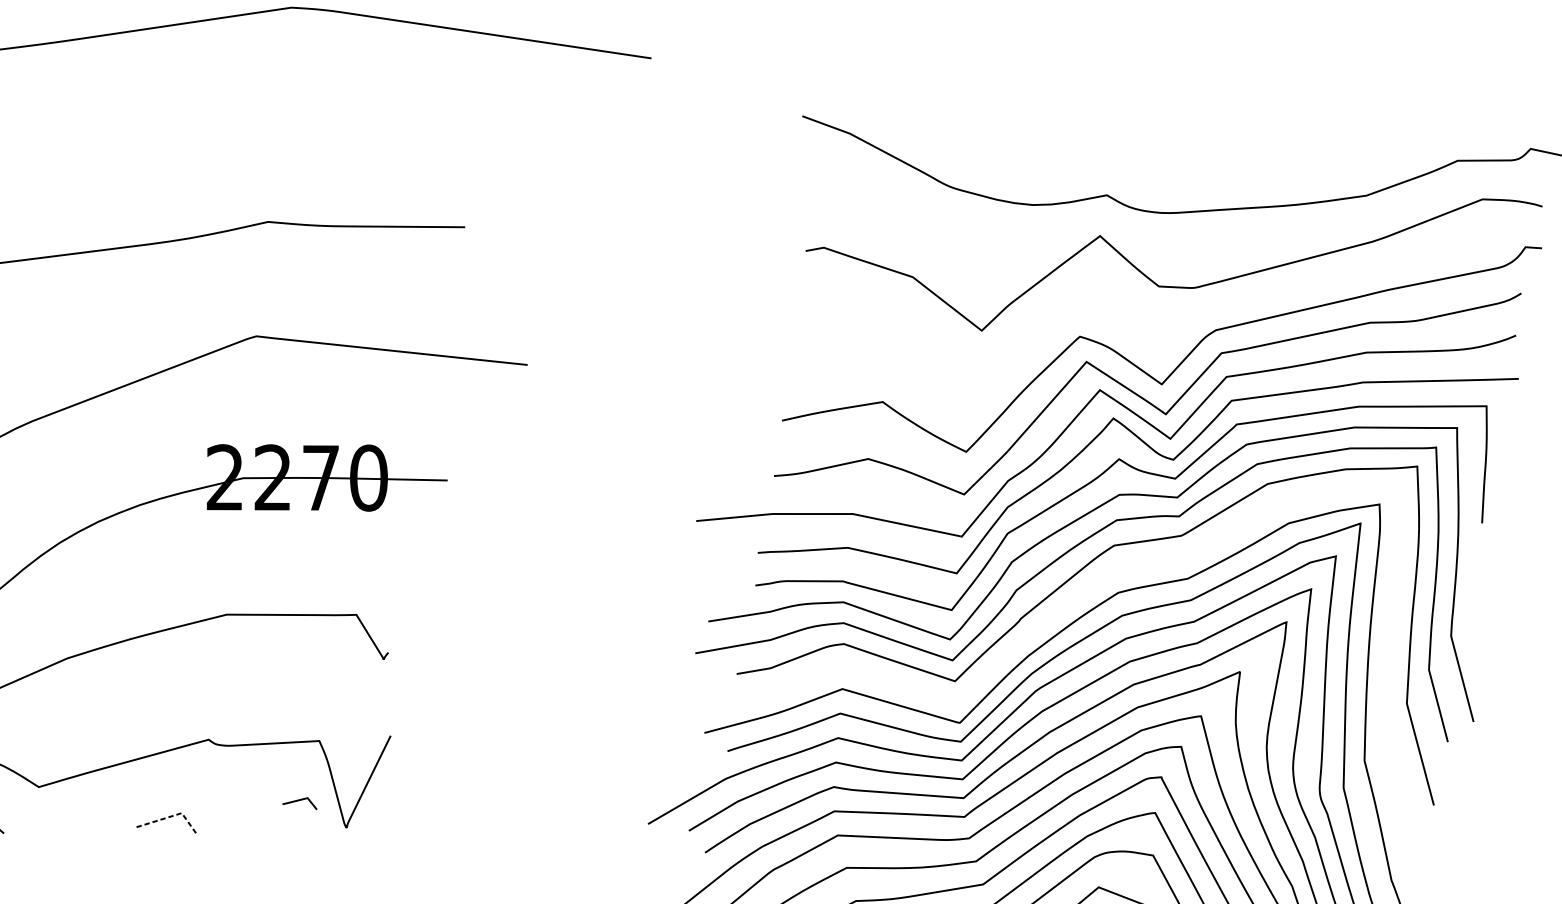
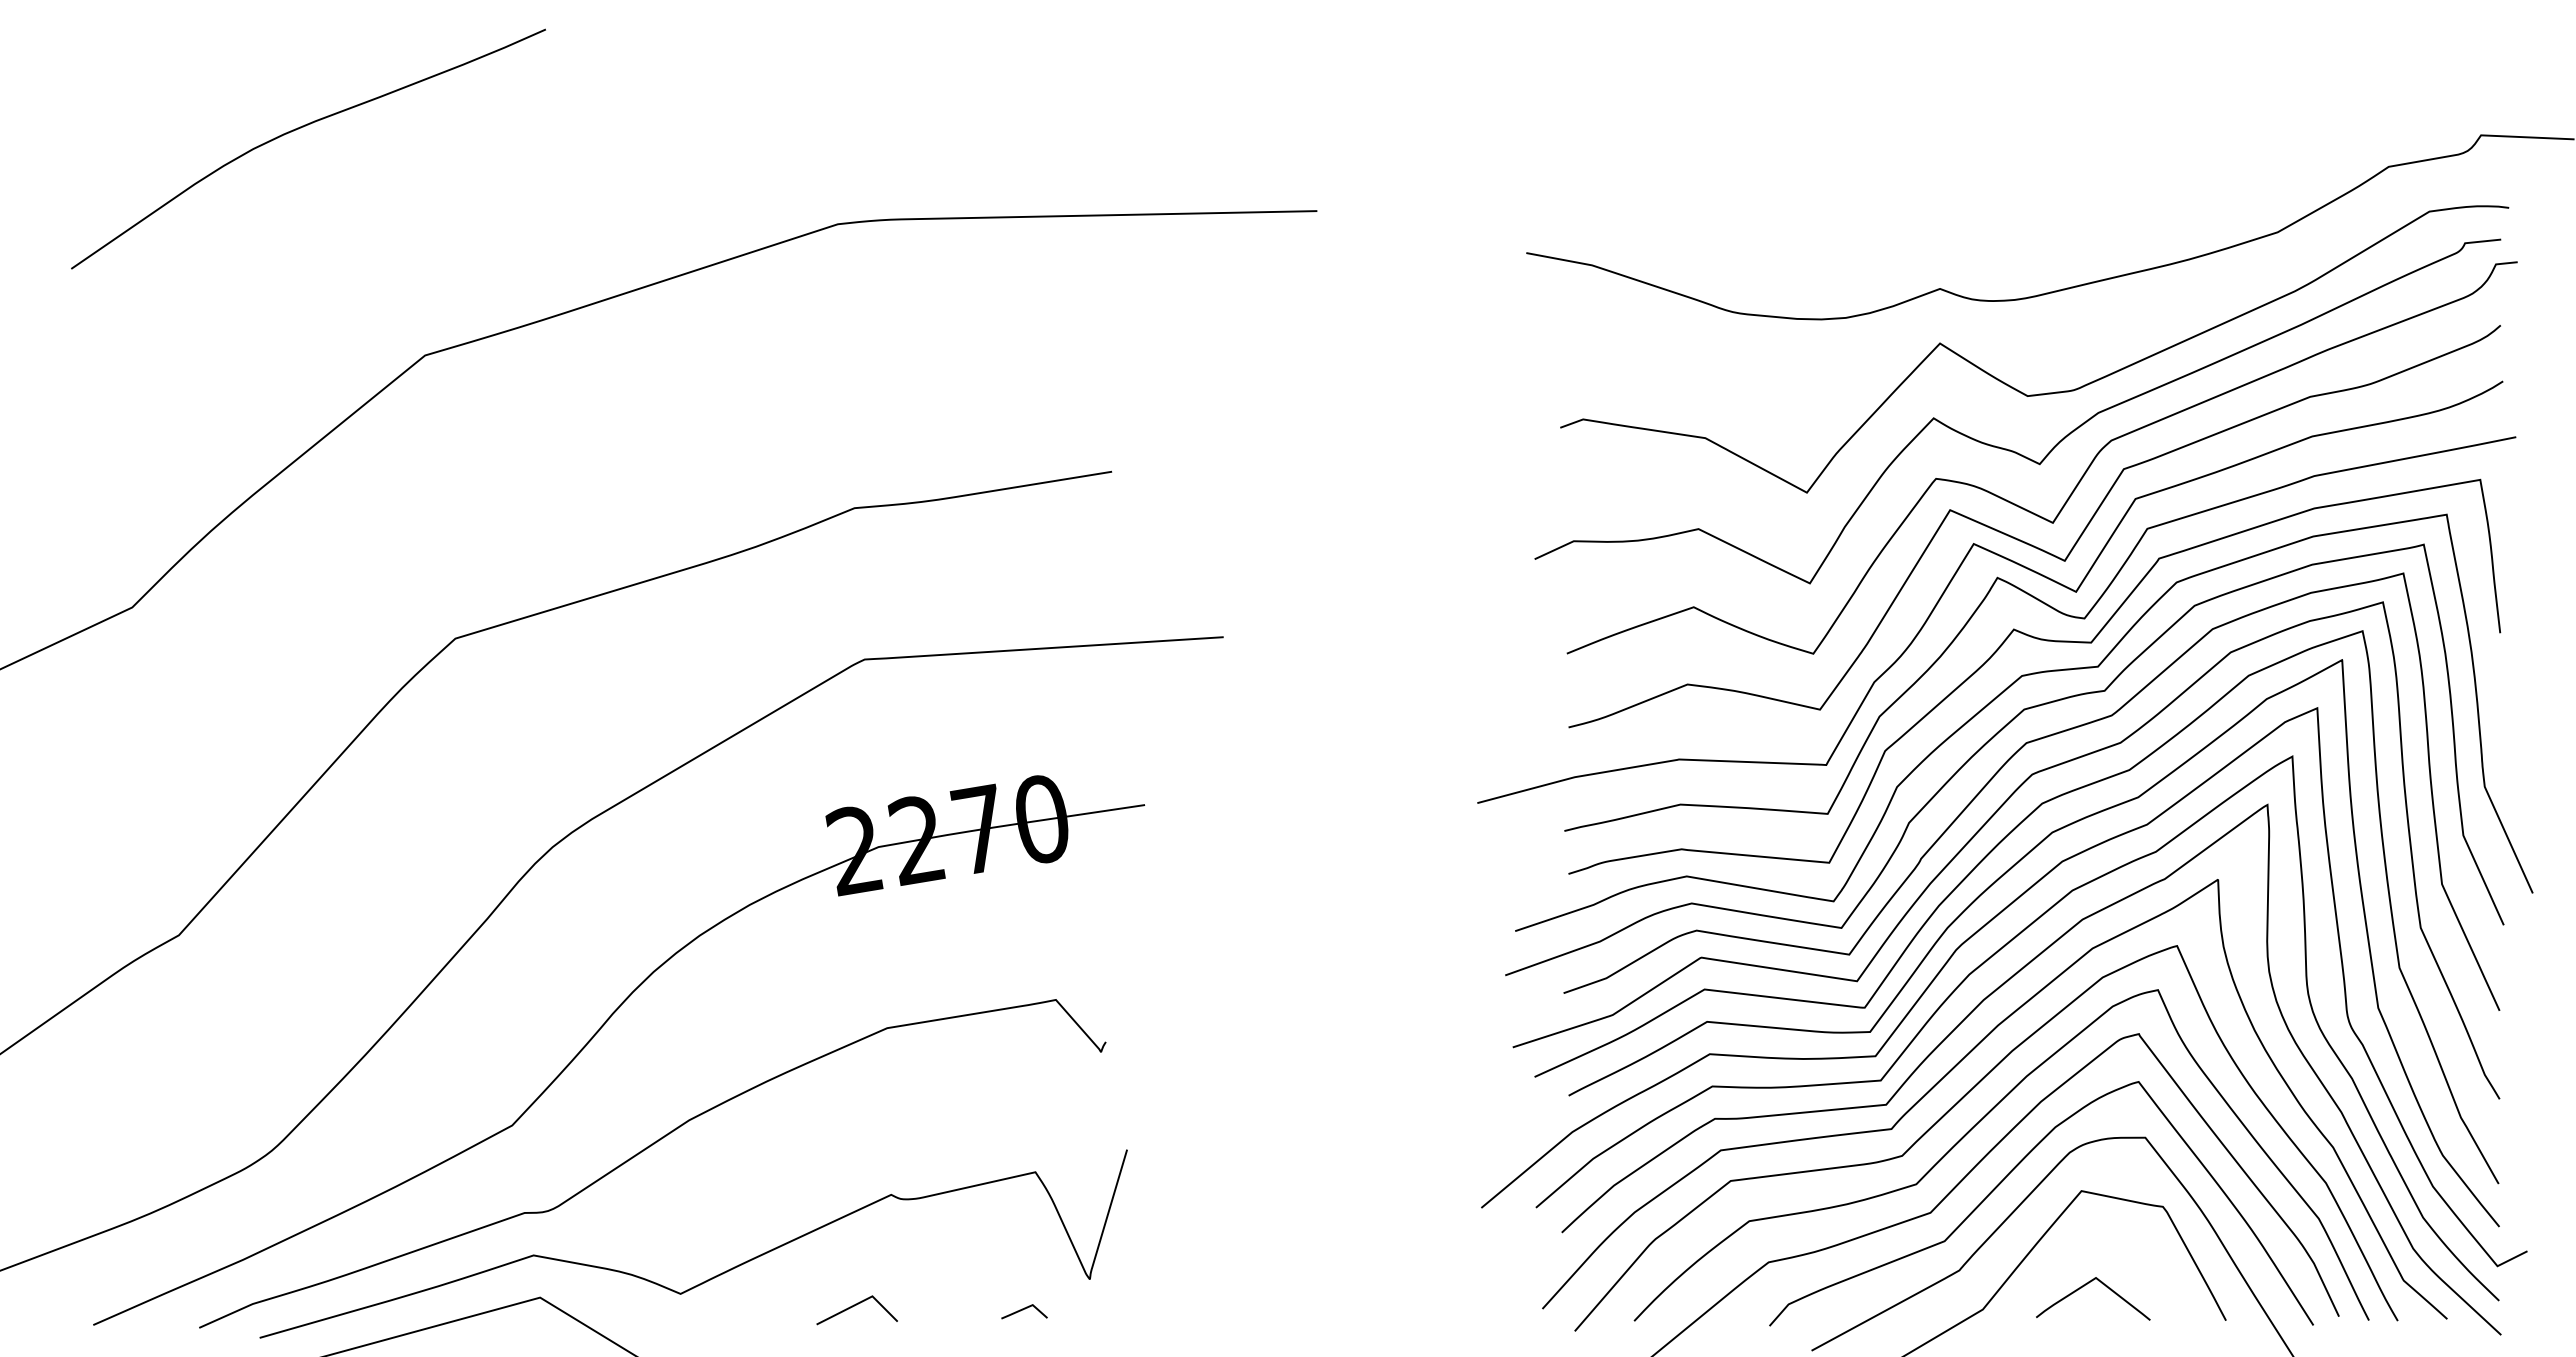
curve: (1136, 322) -> (2006, 448), added
curve: (1071, 603) -> (1983, 827), added
curve: (300, 801) -> (1023, 1310), moved
line: (172, 816) -> (860, 1302), dashed -> solid

